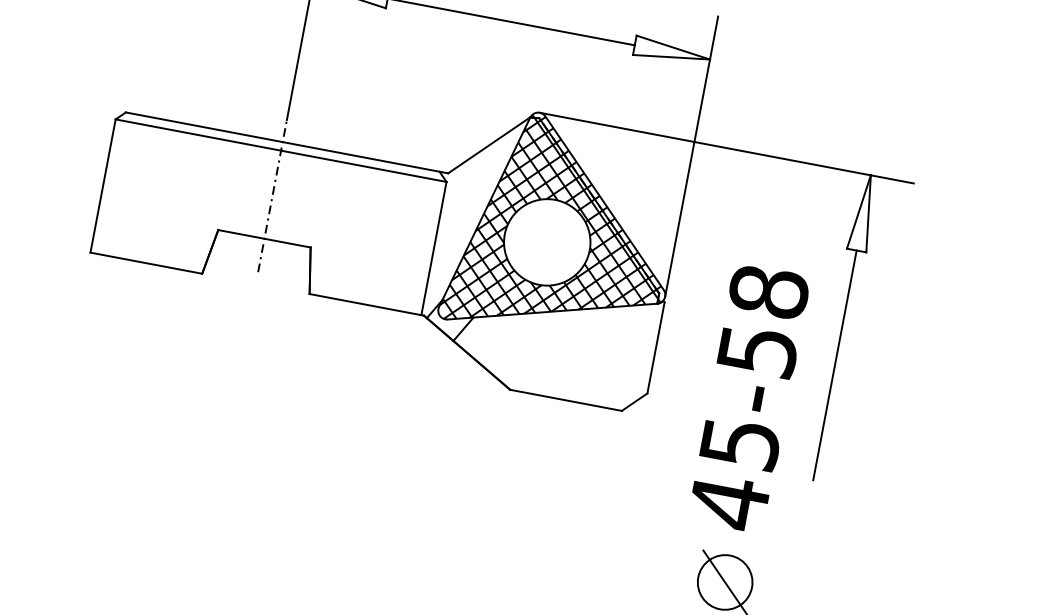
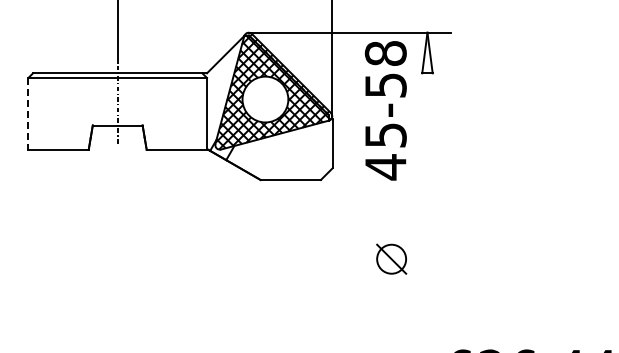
line: (103, 185) -> (28, 113), solid -> dashed
line: (834, 365) -> (427, 135), removed
text: (748, 397) -> (385, 110), moved

